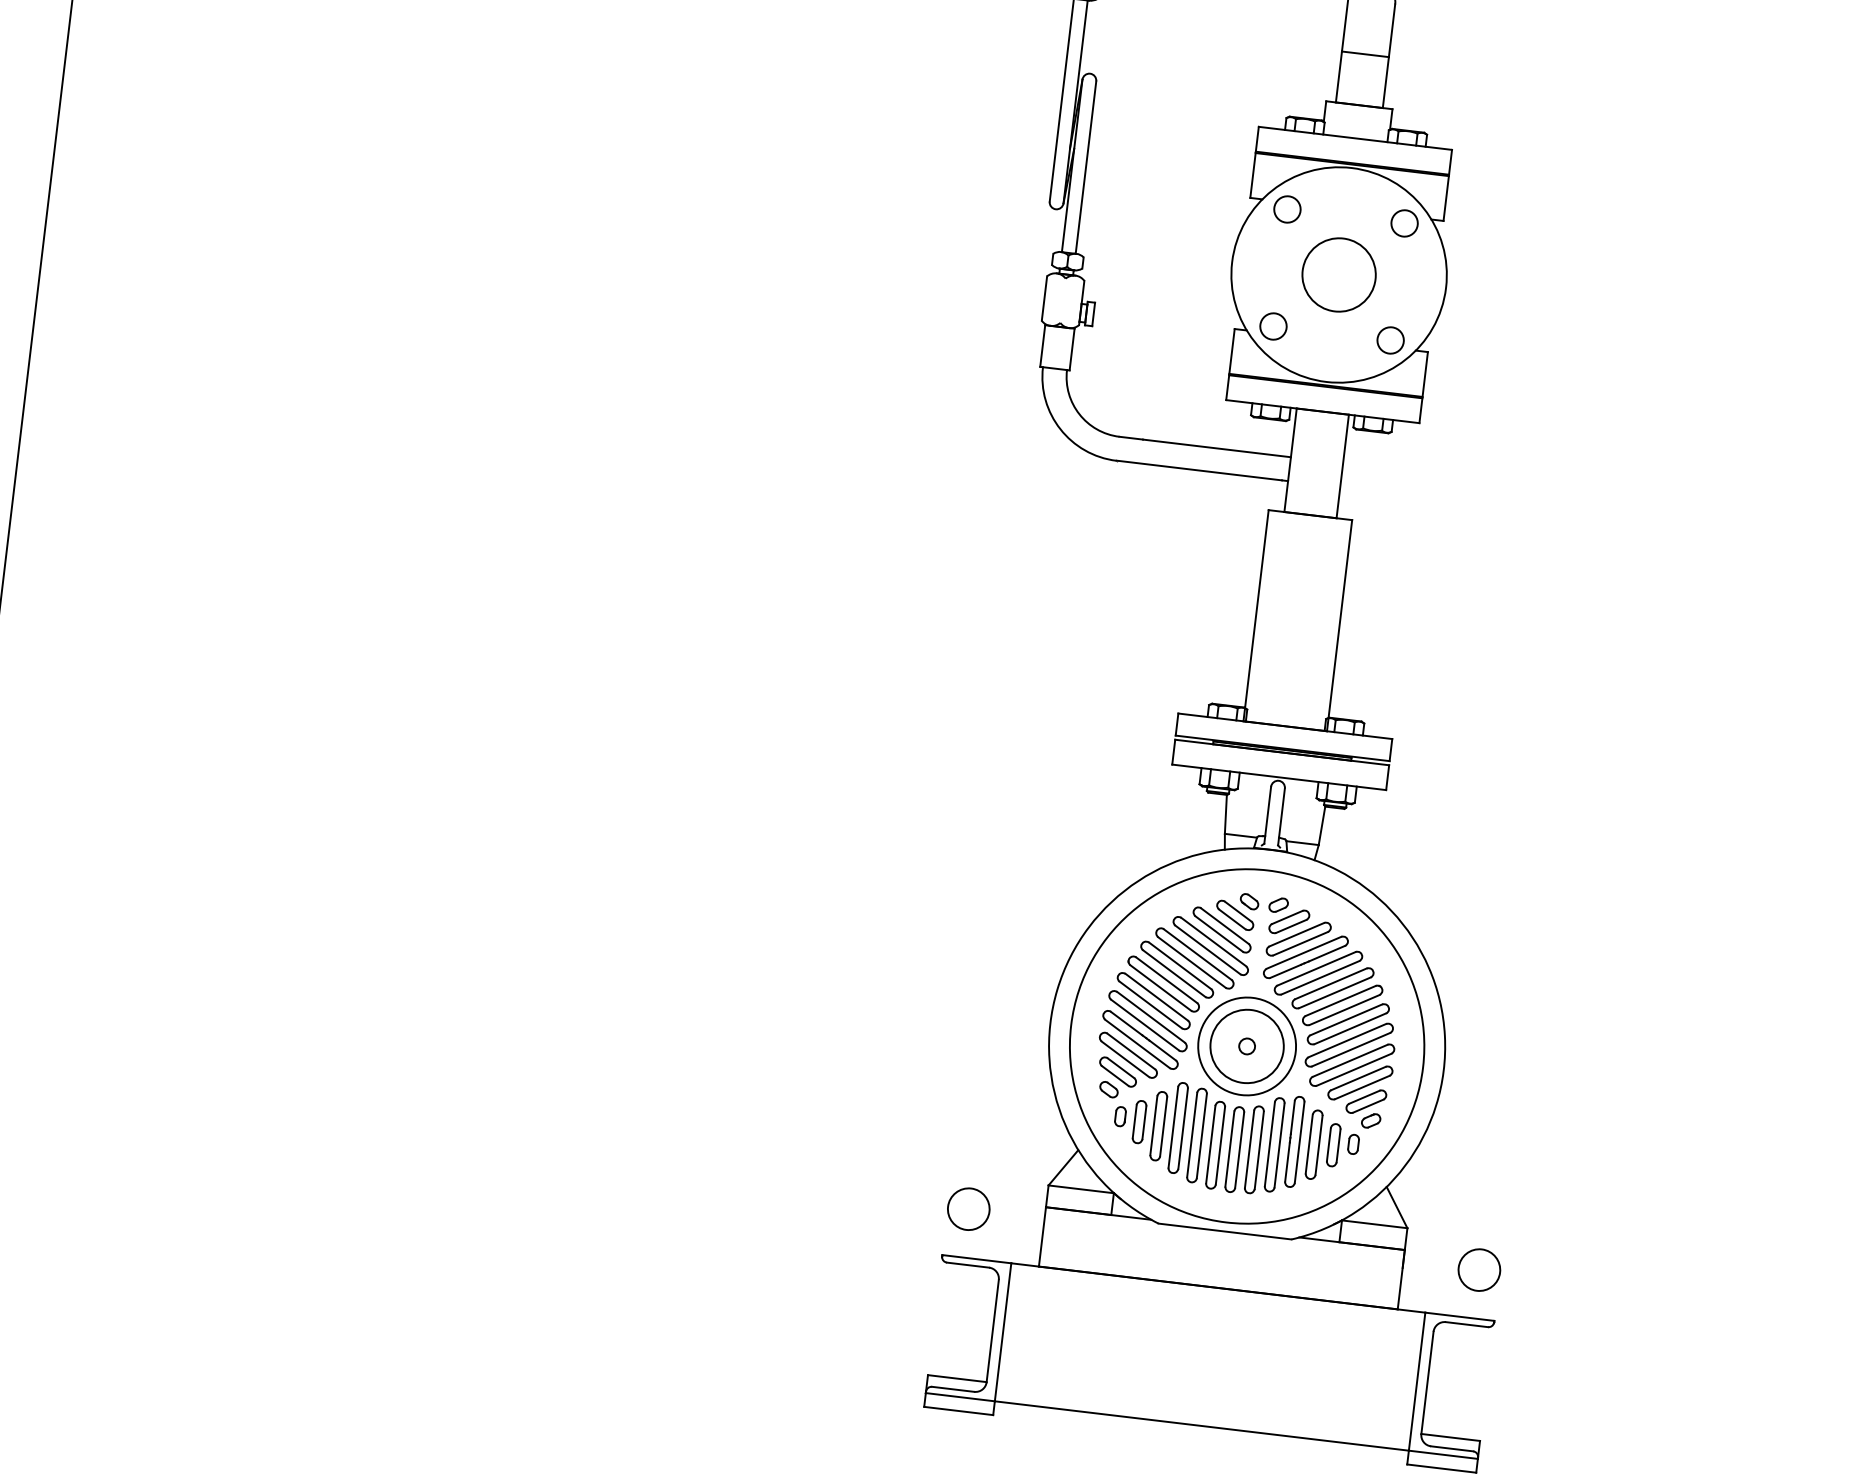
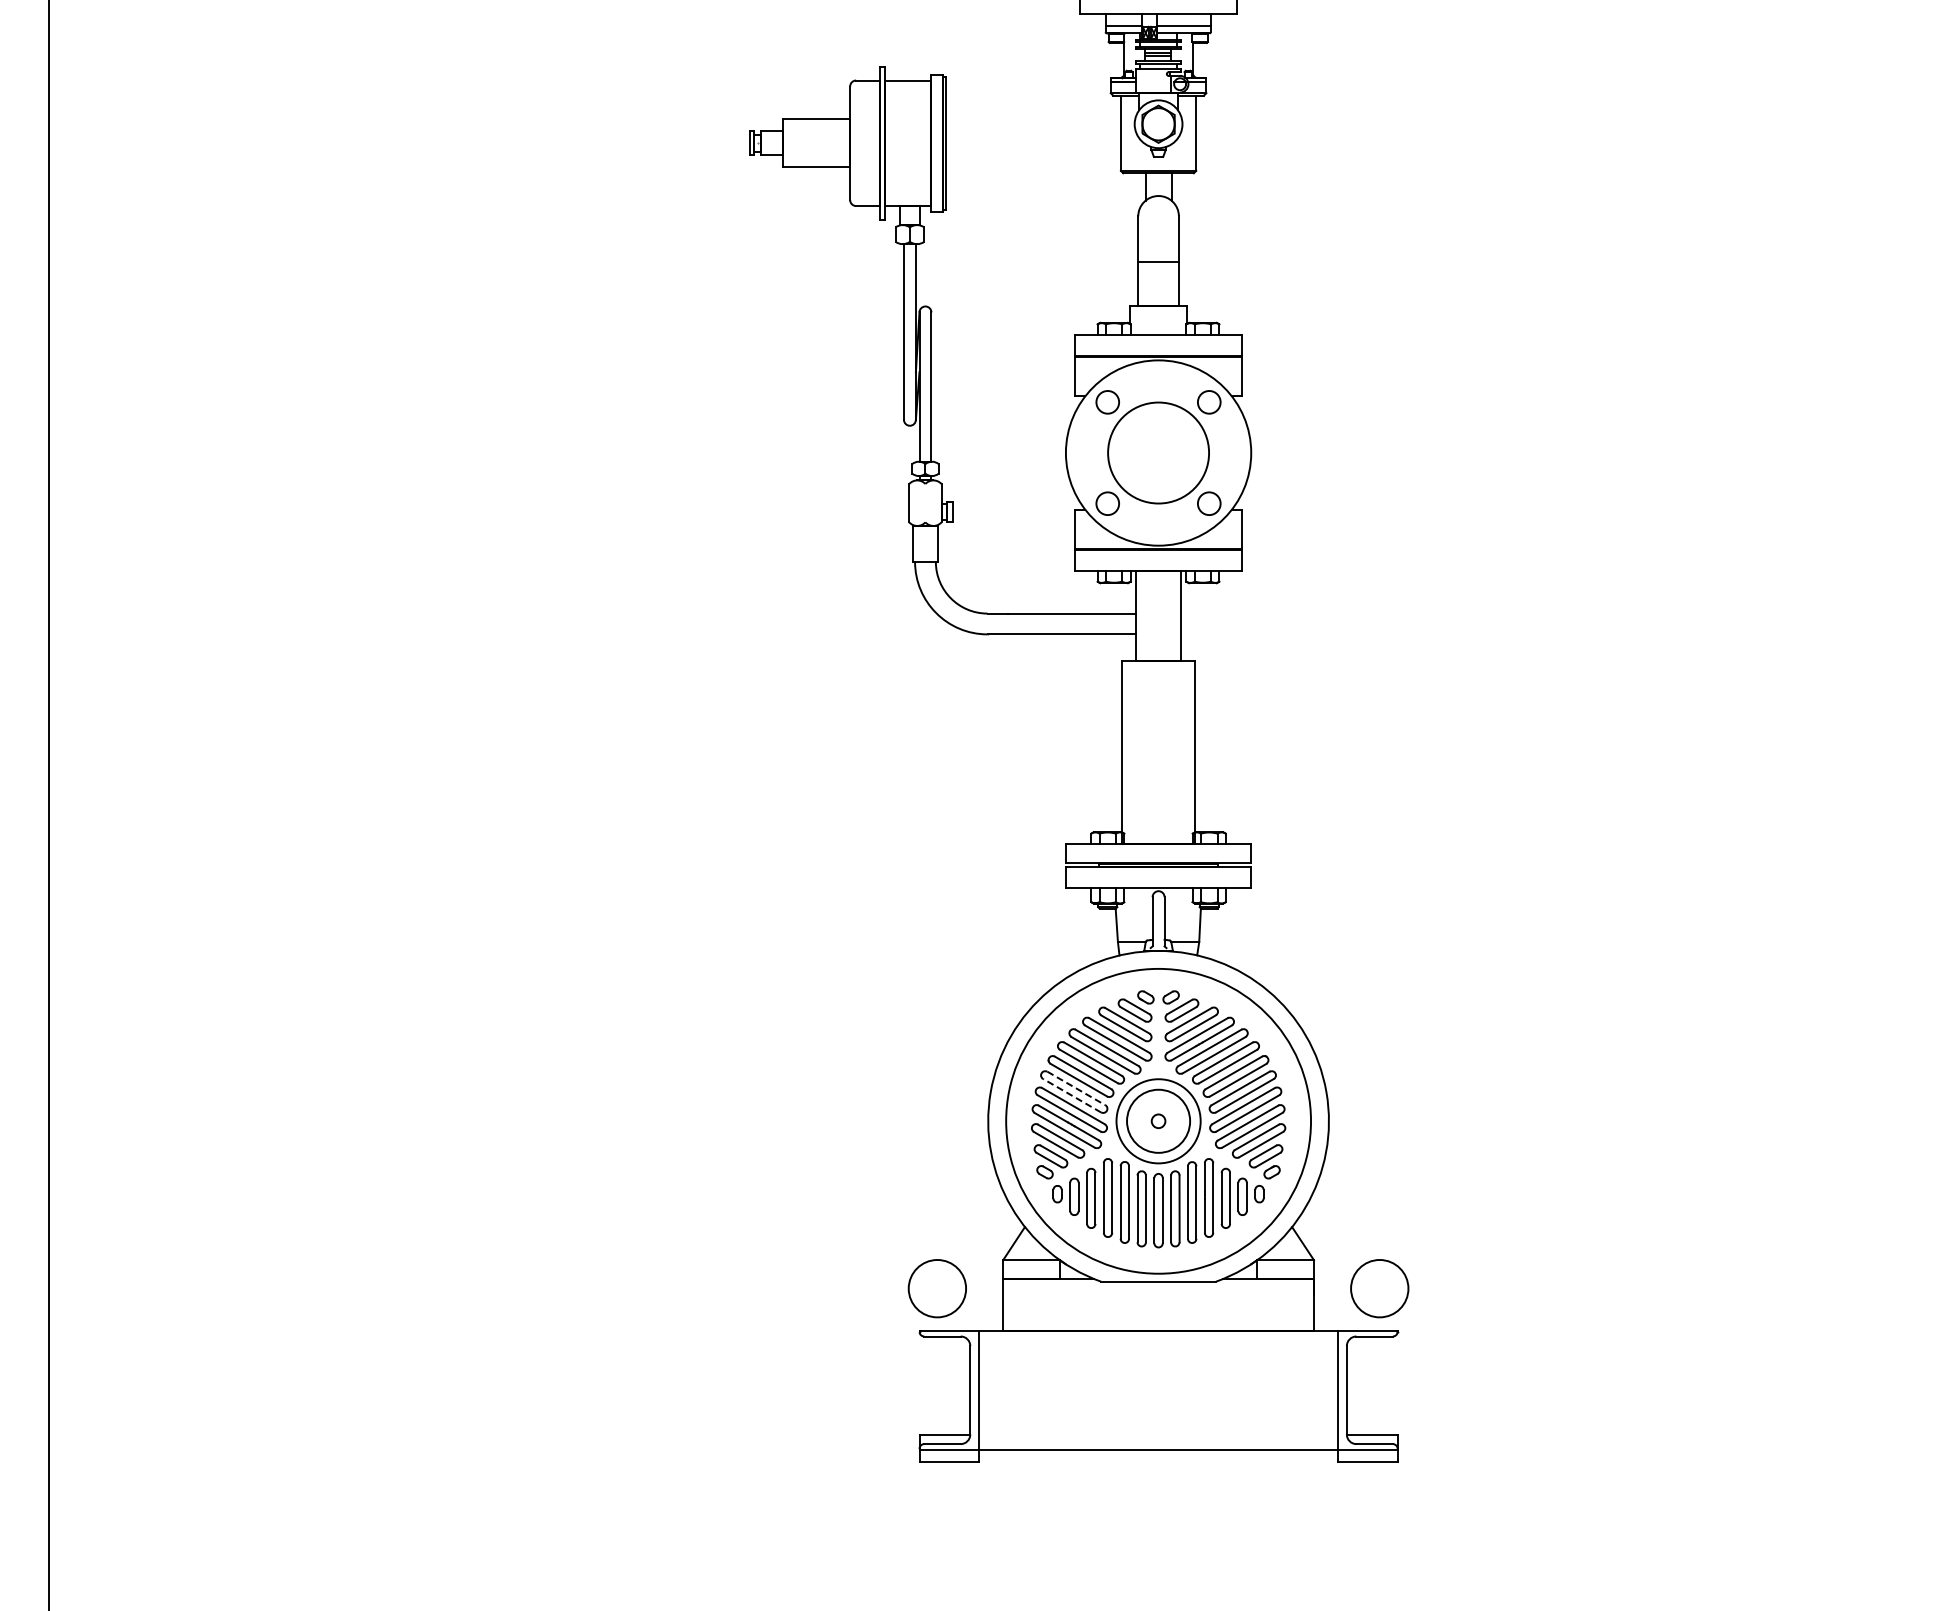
circle: (1339, 274) -> (1158, 452), size x1.6
line: (1156, 997) -> (1076, 1088), solid -> dashed
line: (1150, 1004) -> (1071, 1095), solid -> dashed
circle: (968, 1209) -> (937, 1288), size x1.6
circle: (1479, 1269) -> (1379, 1288), size x1.6

